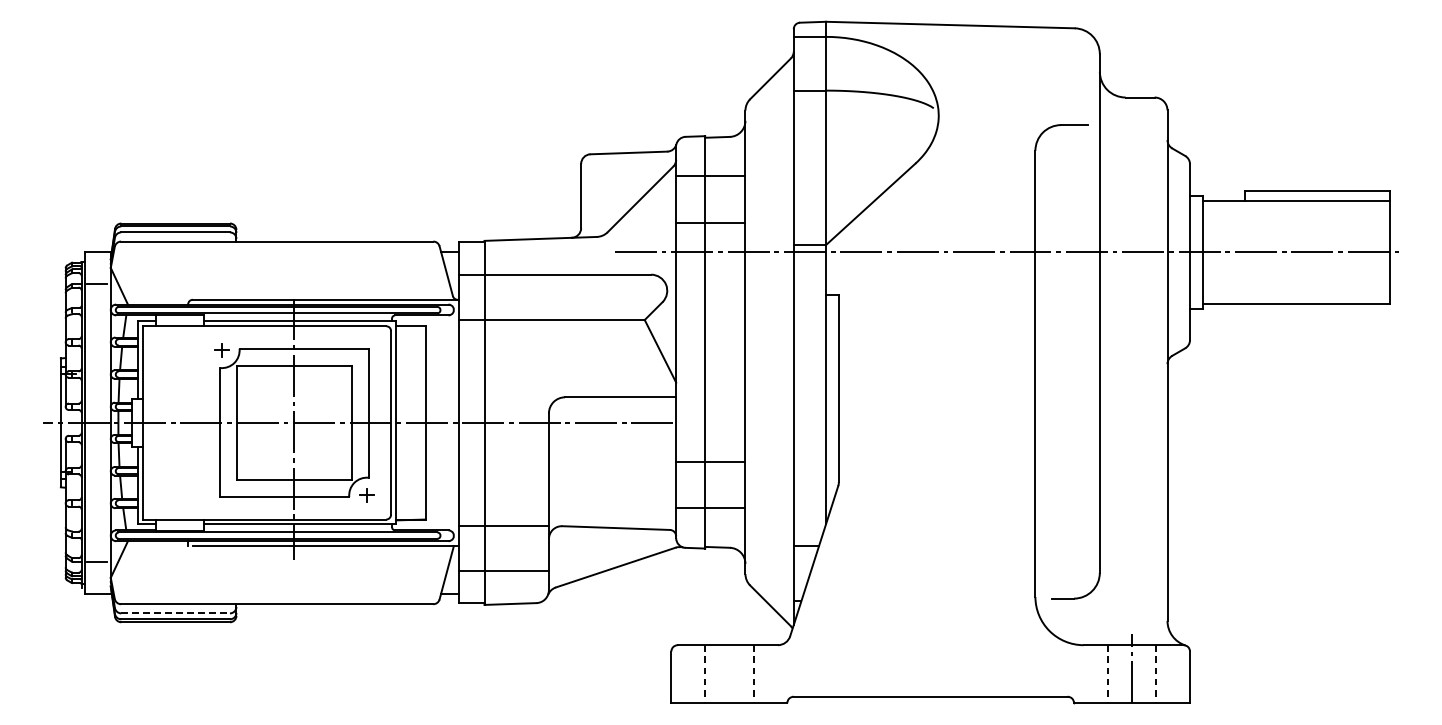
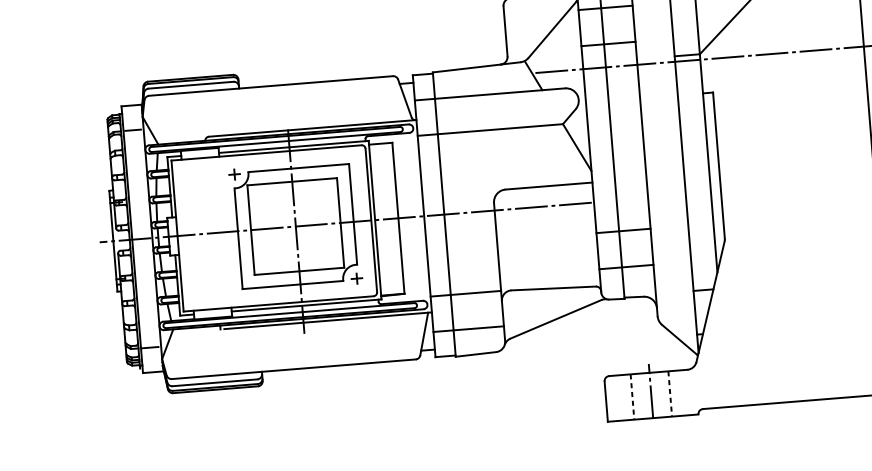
line: (612, 255) -> (533, 75), added
line: (176, 613) -> (215, 382), dashed -> solid
line: (729, 668) -> (651, 391), added

